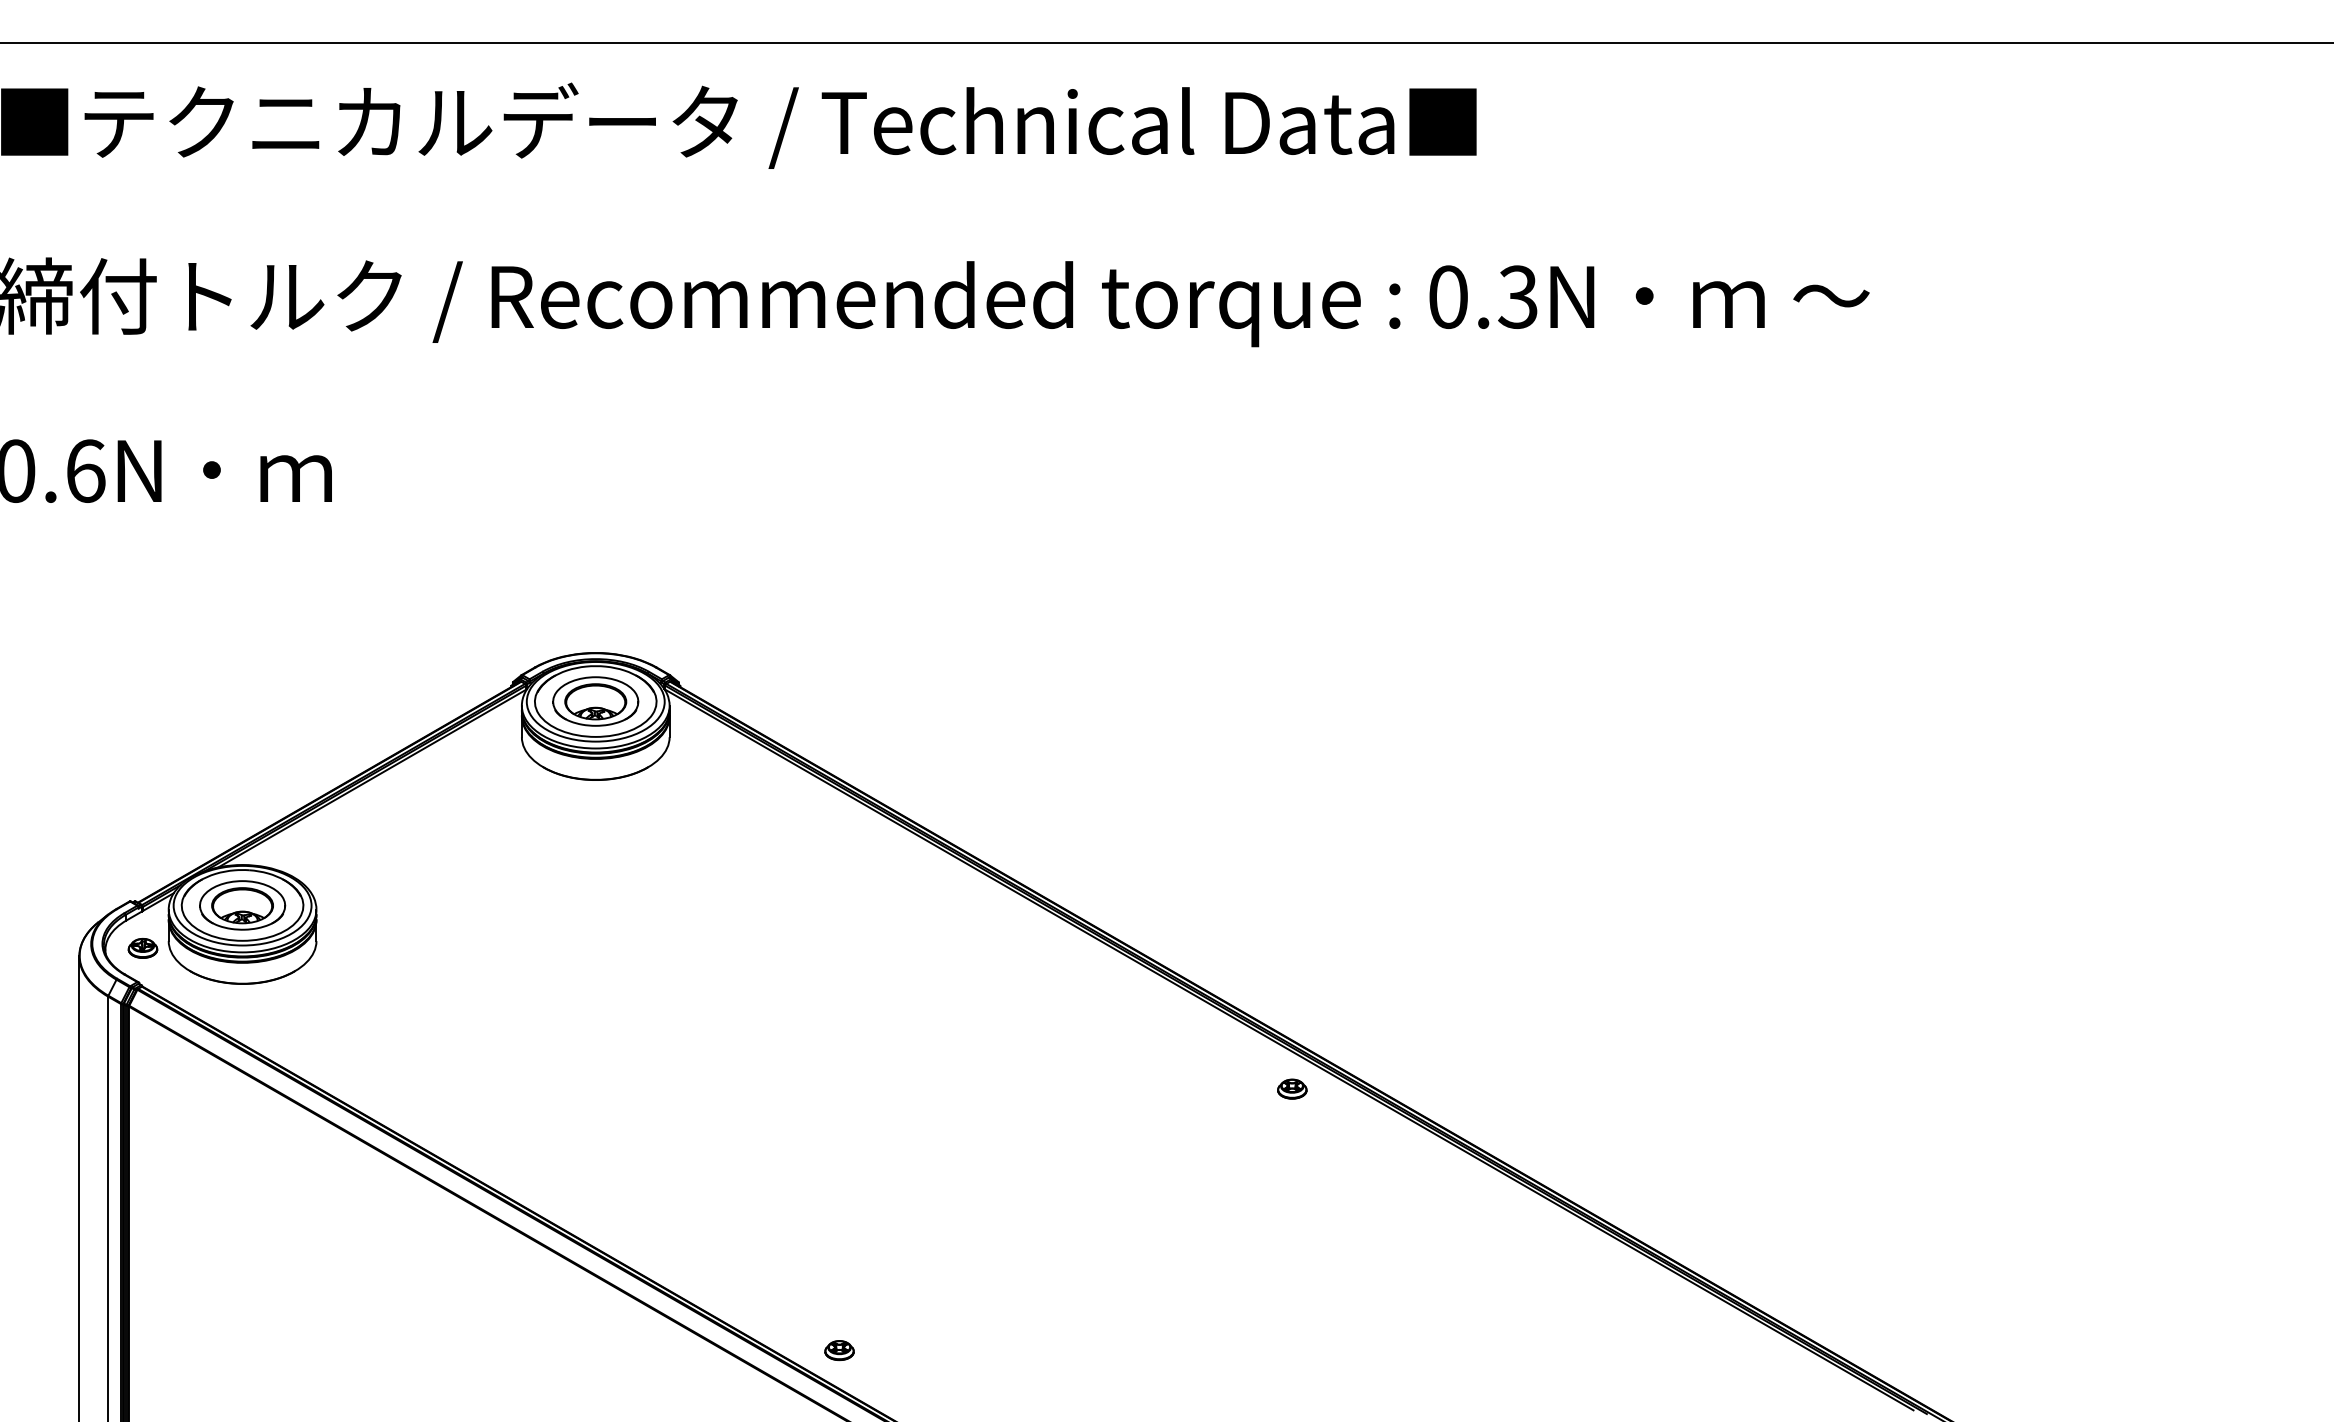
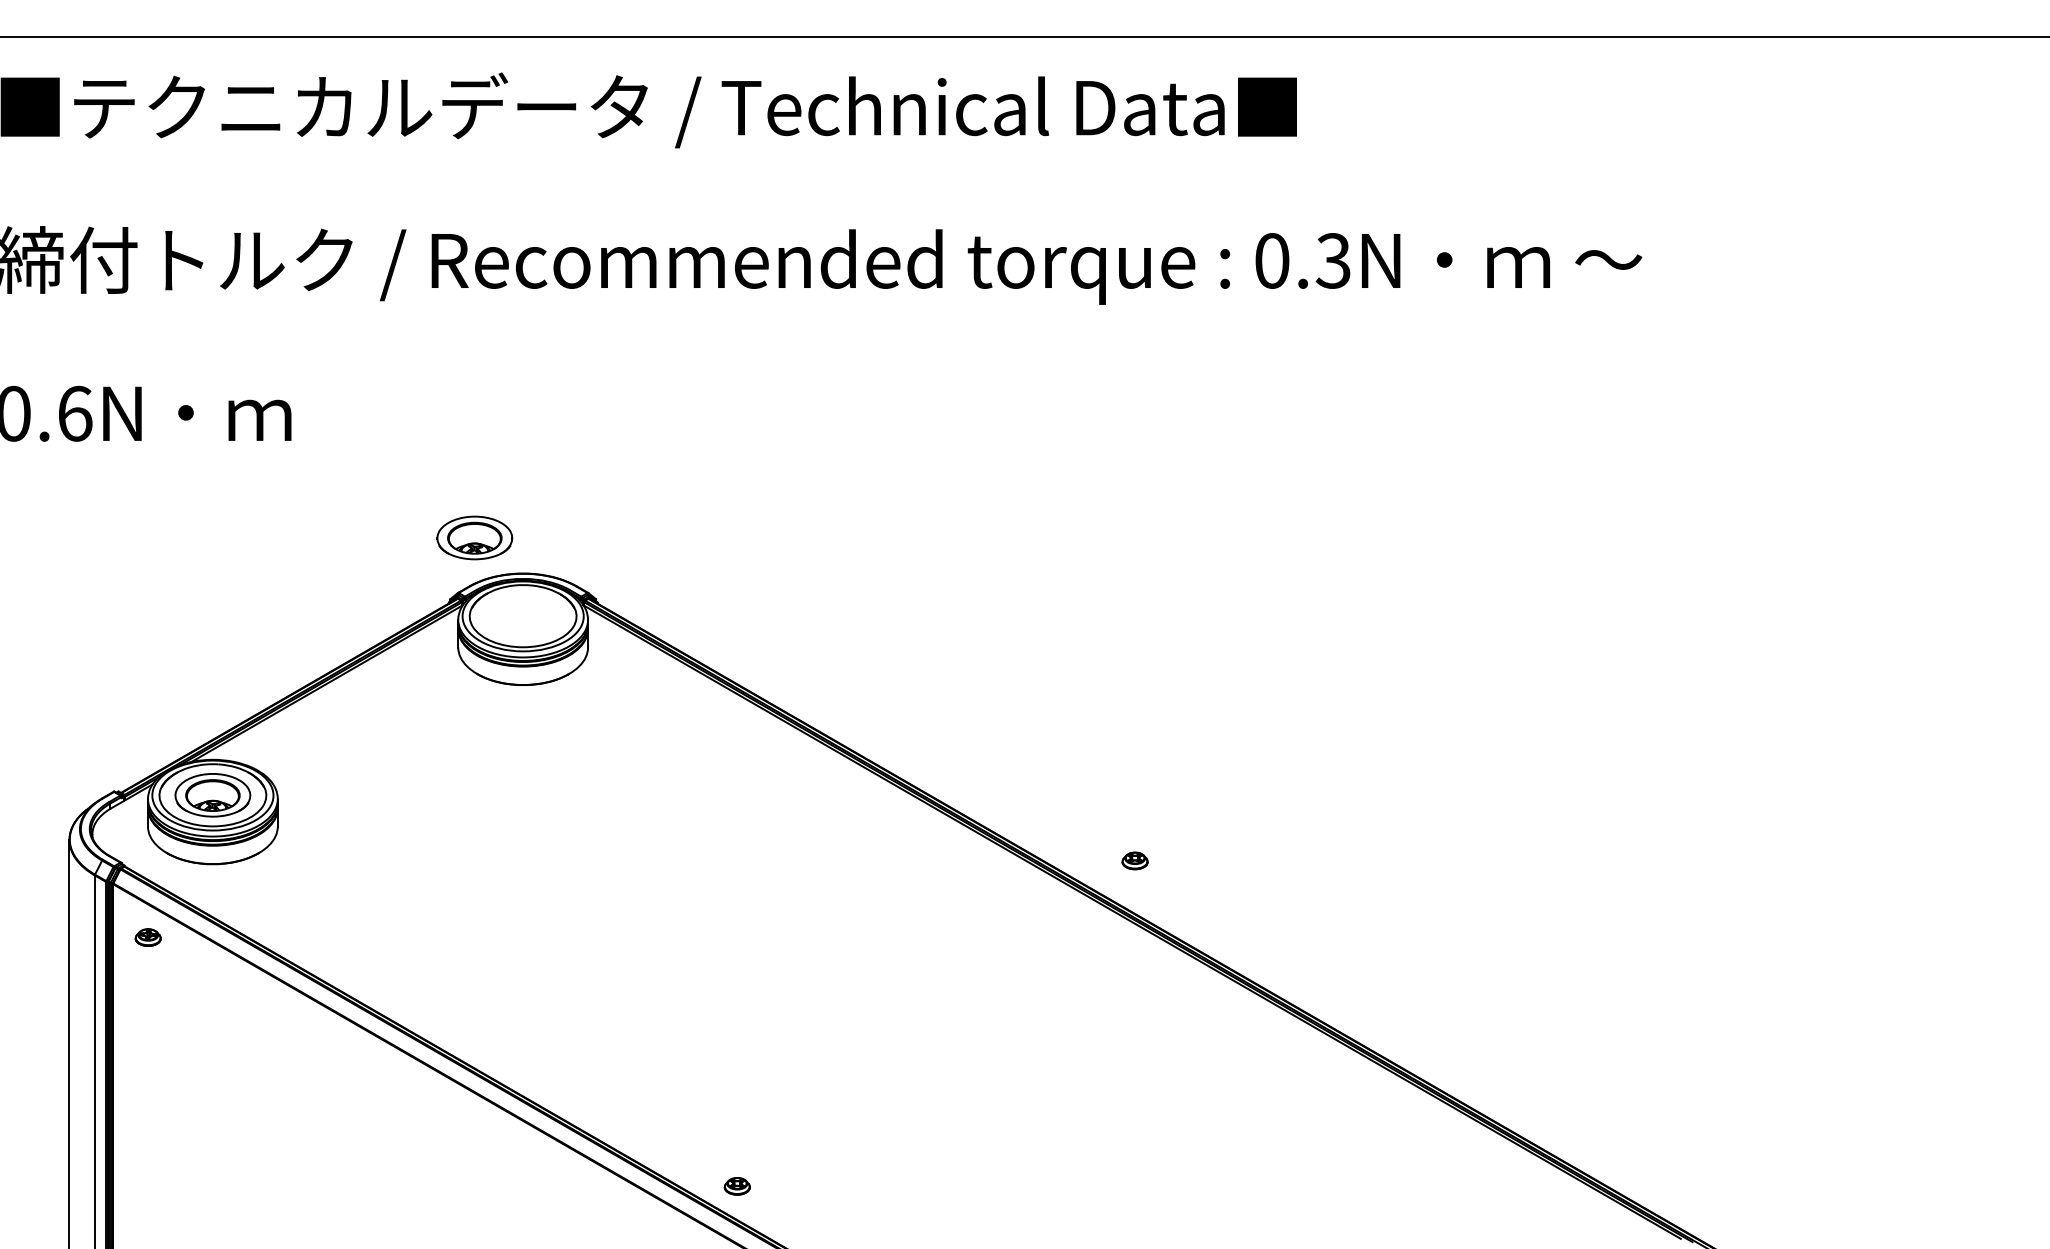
part: (595, 701) -> (474, 537), moved
part: (142, 948) -> (147, 937), moved
part: (1292, 1088) -> (1135, 860), moved

